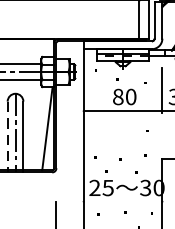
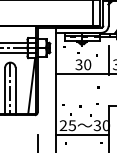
text: (117, 96) -> (78, 64), 80 -> 30
line: (8, 136) -> (5, 91), dashed -> solid
line: (121, 201) -> (81, 134), added

